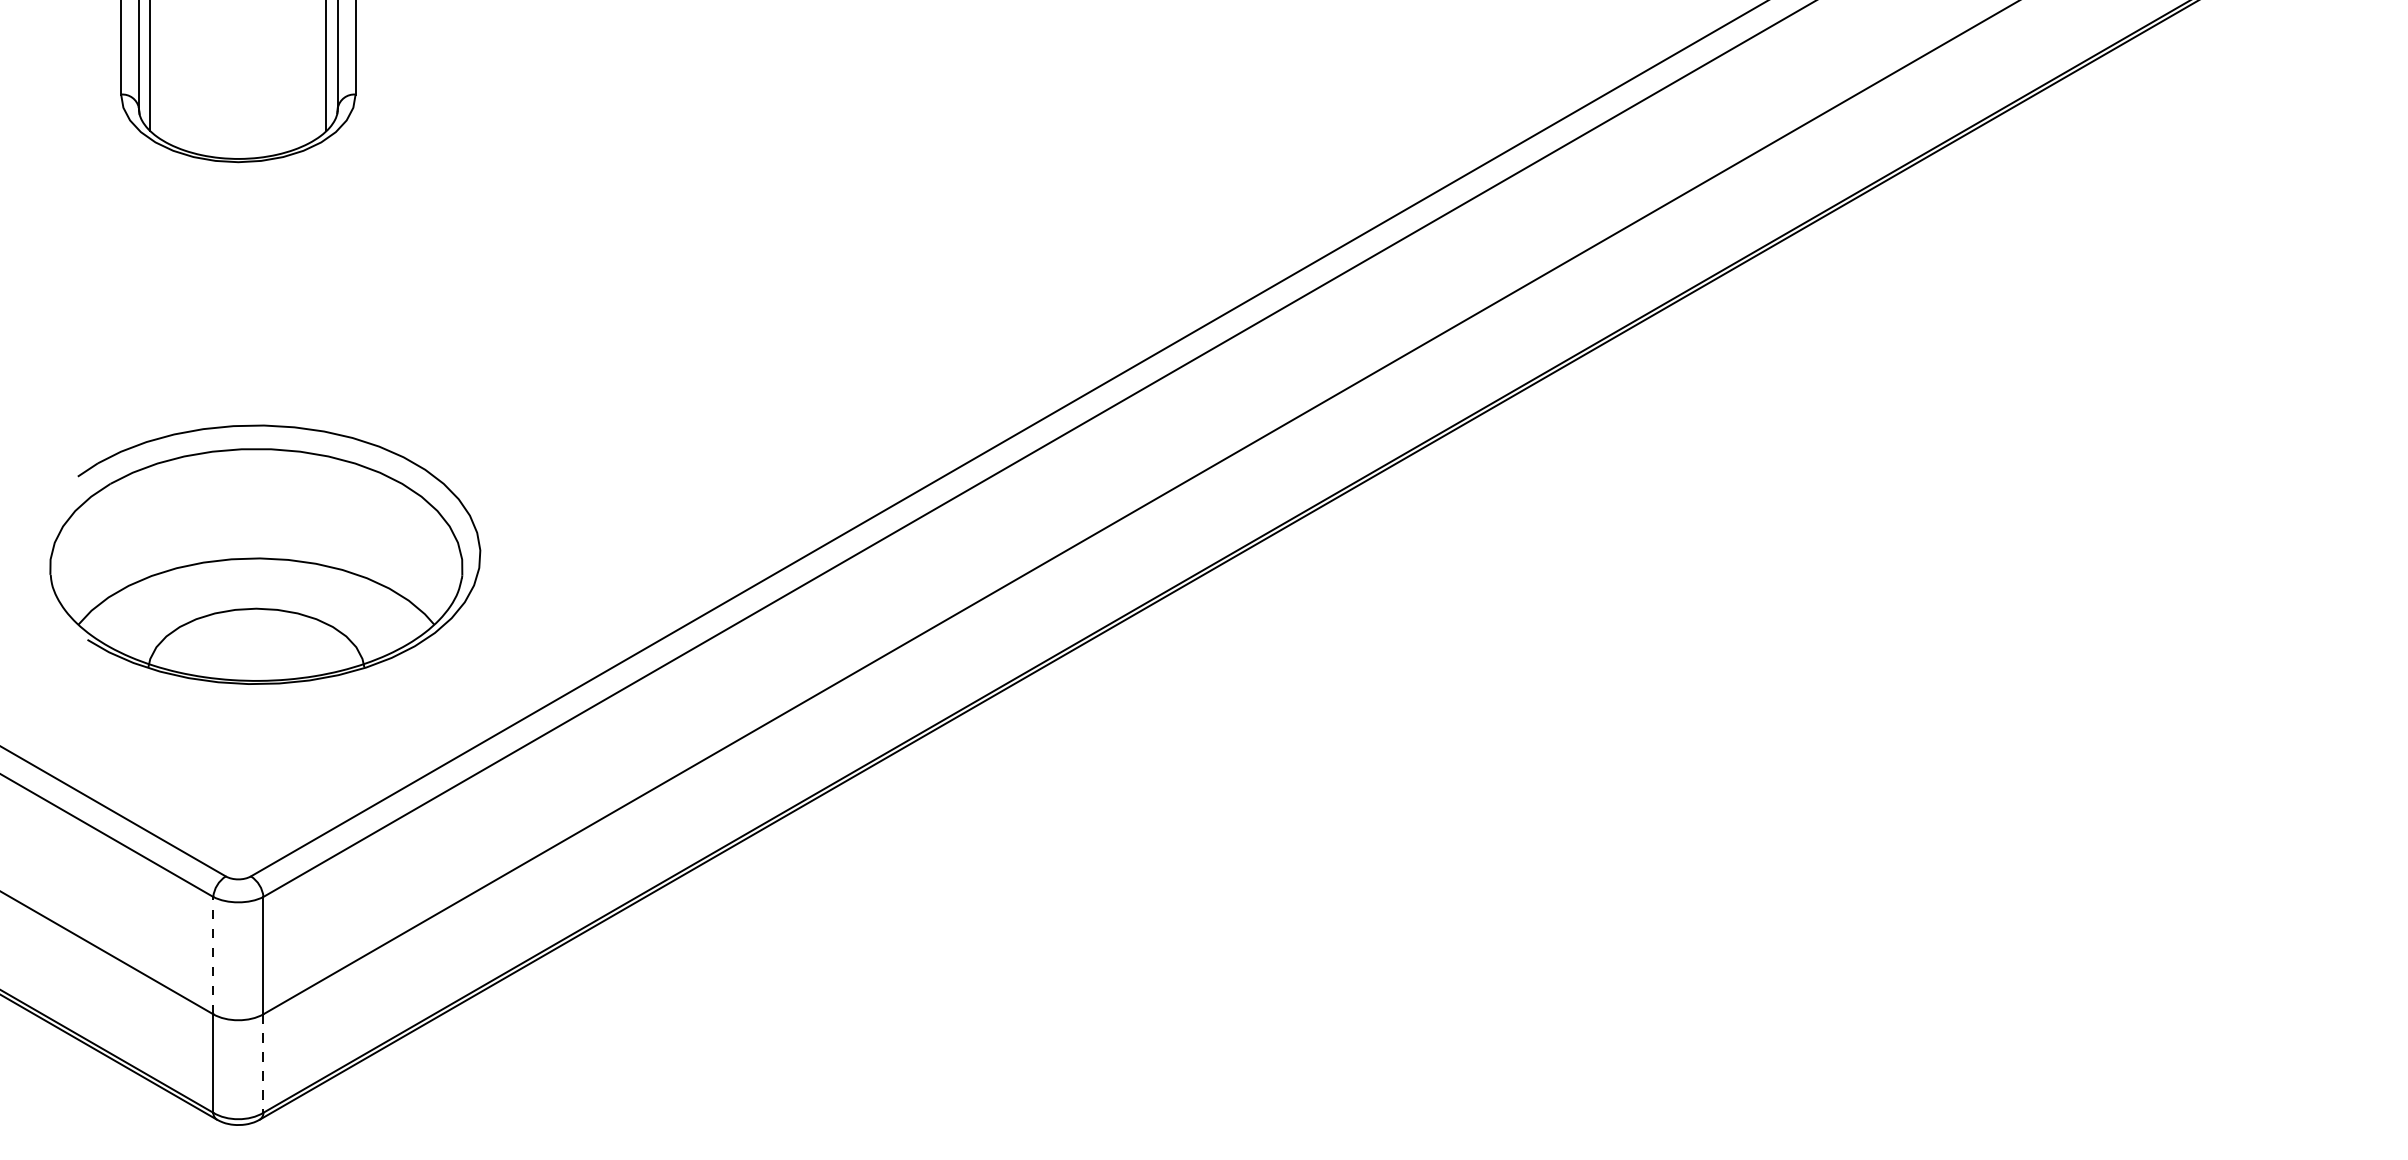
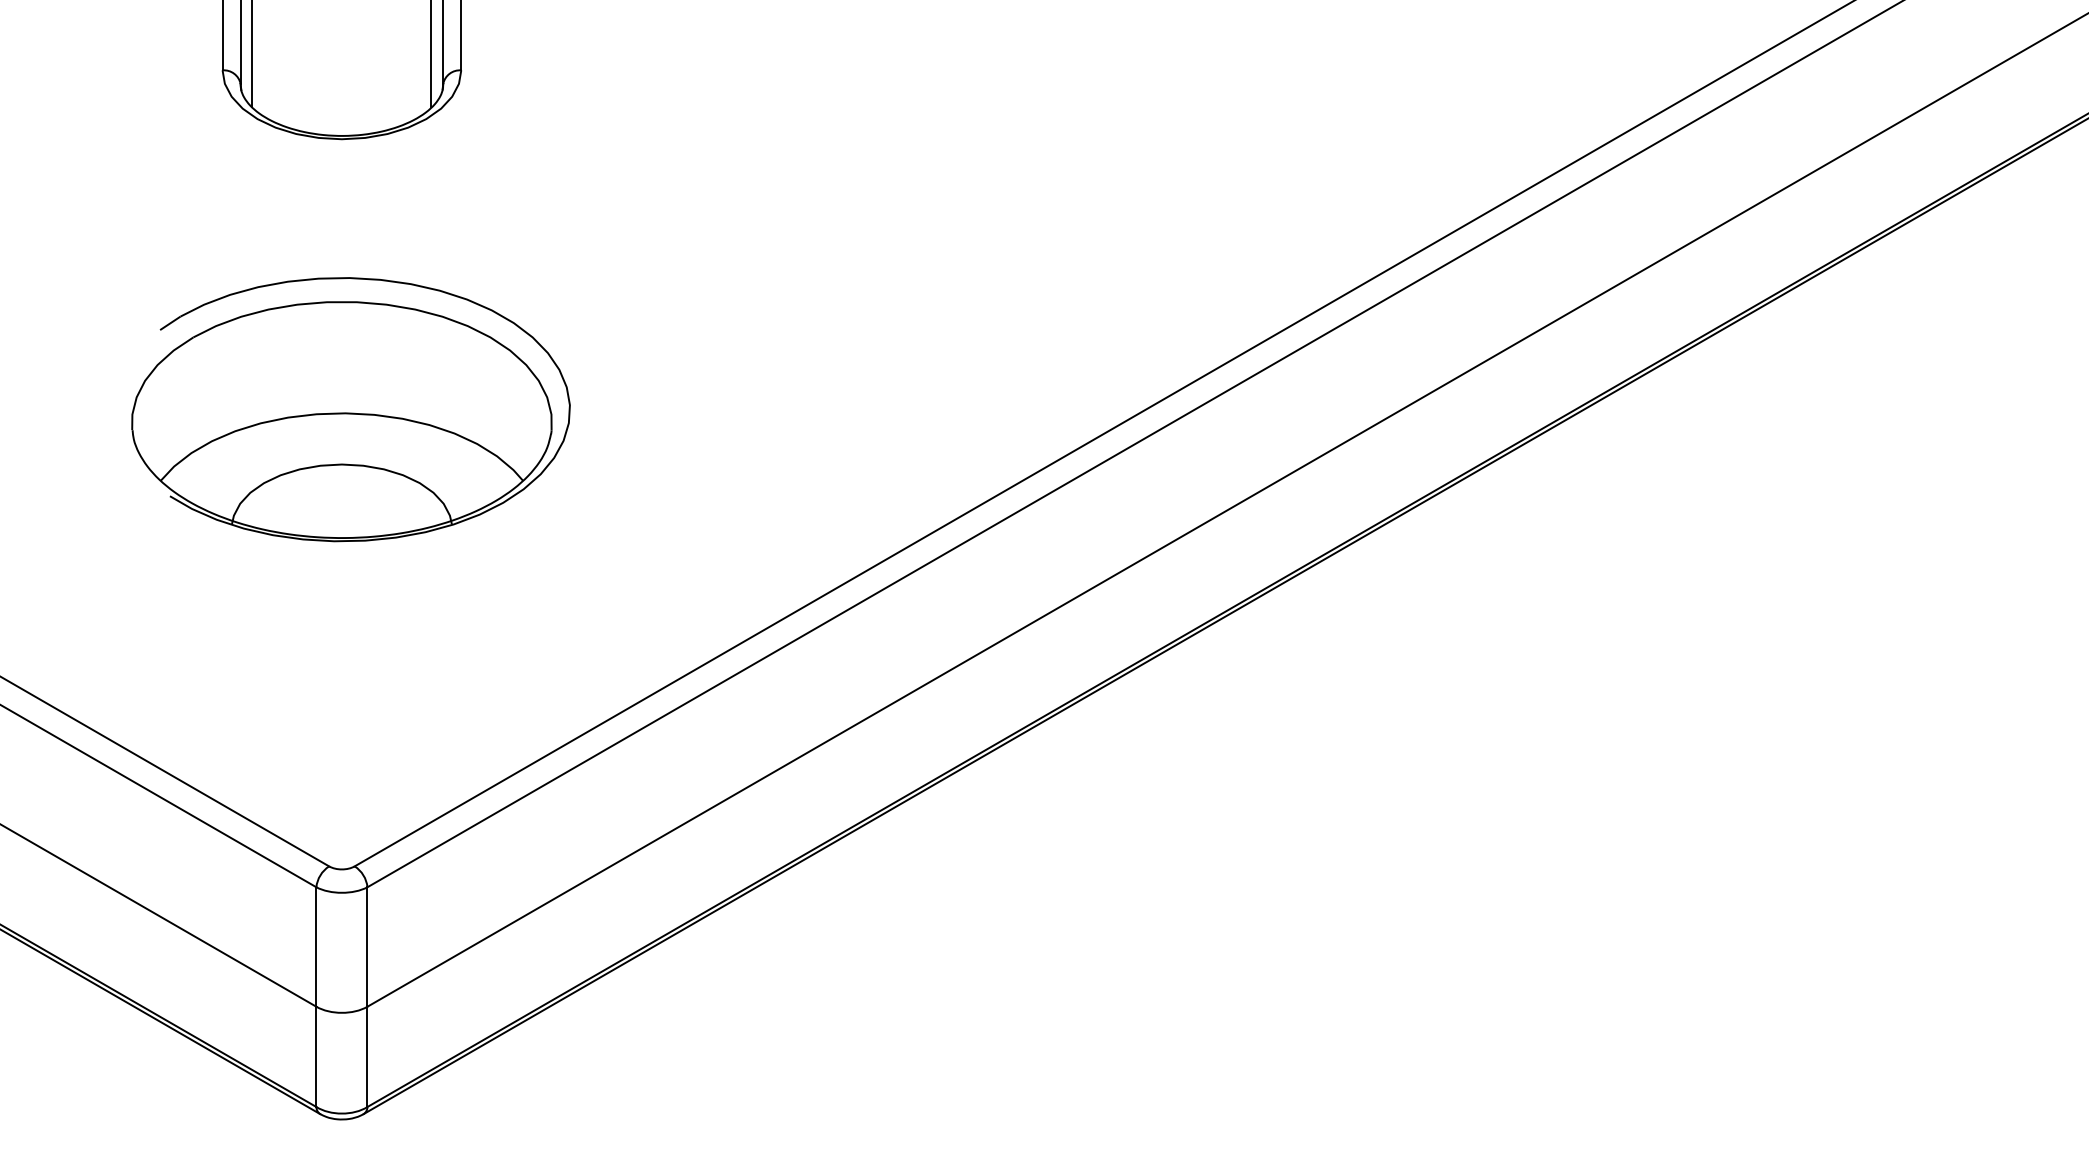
part: (265, 554) -> (351, 409), moved
line: (213, 955) -> (316, 946), dashed -> solid
line: (263, 1064) -> (367, 1057), dashed -> solid

